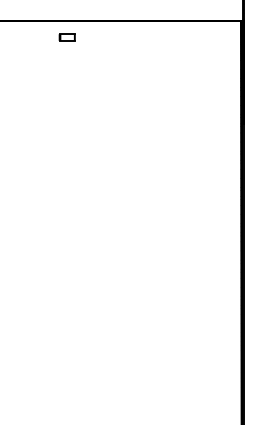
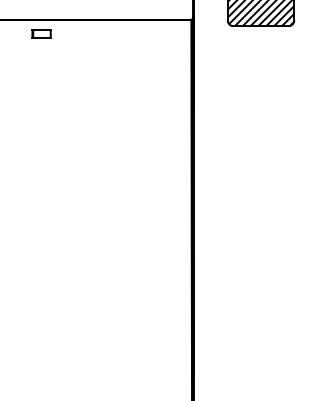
part: (67, 37) -> (41, 33), size x1.4

